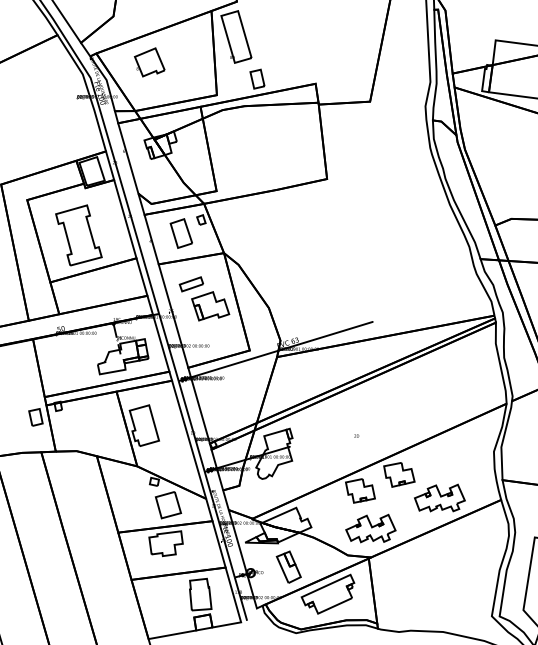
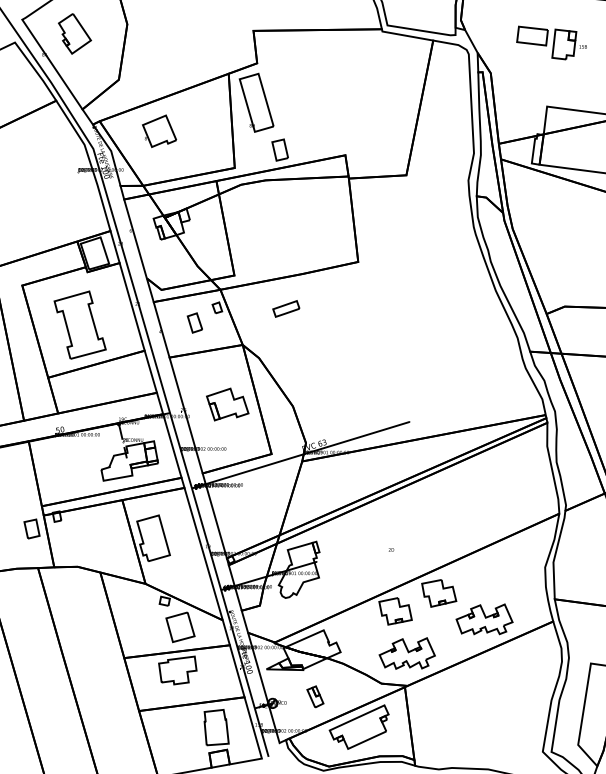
part: (180, 233) -> (194, 322), size x0.6
part: (191, 283) -> (286, 308), moved
part: (288, 566) -> (315, 696), size x0.6

